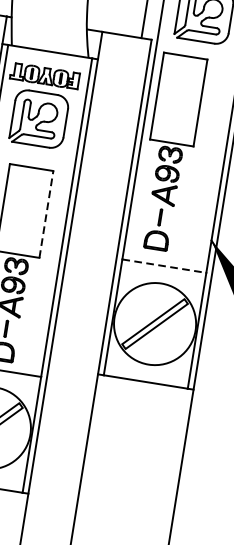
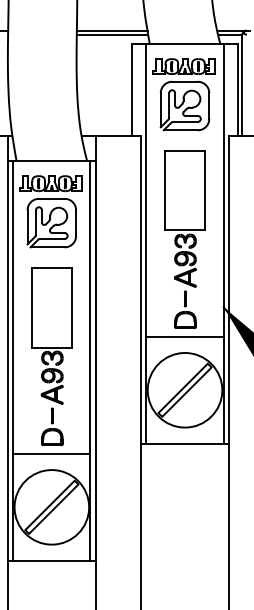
part: (169, 152) -> (184, 239), moved
line: (46, 214) -> (71, 307), dashed -> solid
line: (164, 266) -> (185, 337), dashed -> solid

